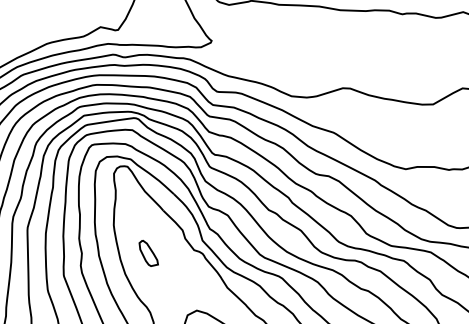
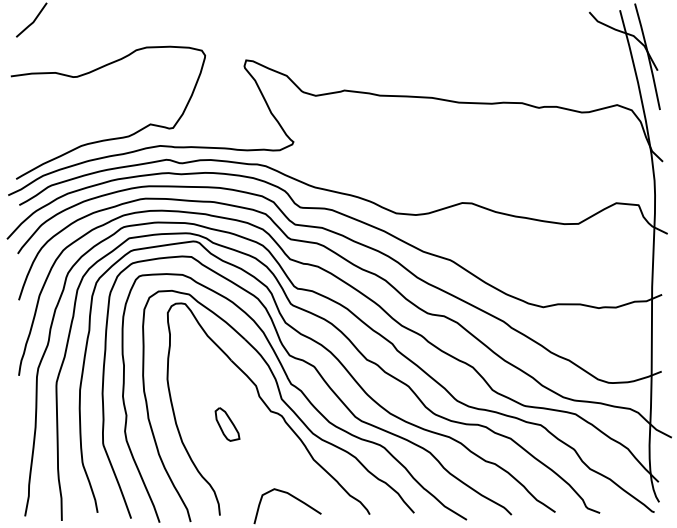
part: (148, 253) -> (227, 424), moved

